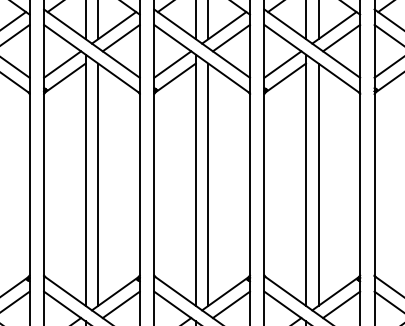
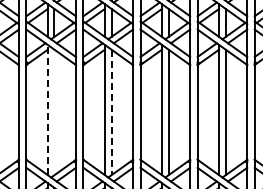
line: (84, 179) -> (47, 109), solid -> dashed
line: (98, 184) -> (54, 112), removed
line: (208, 184) -> (111, 112), solid -> dashed

